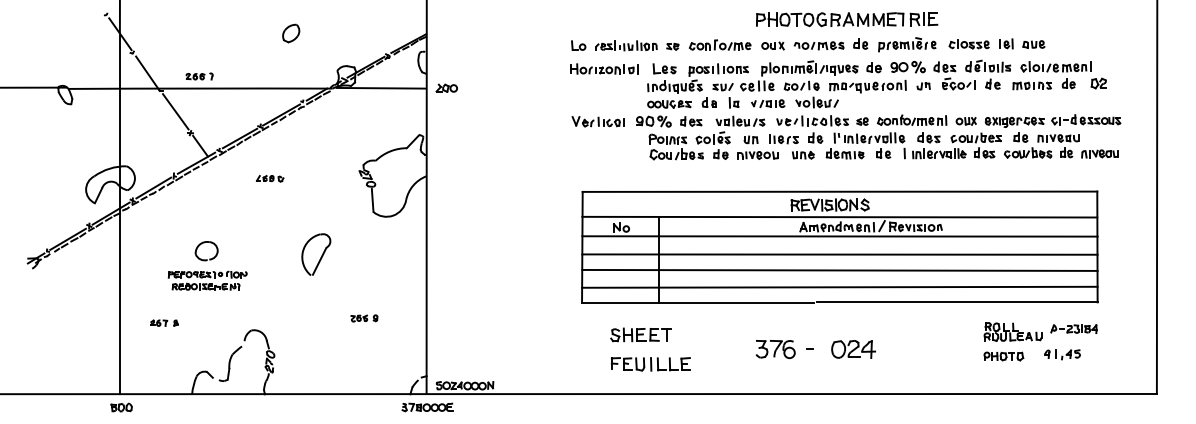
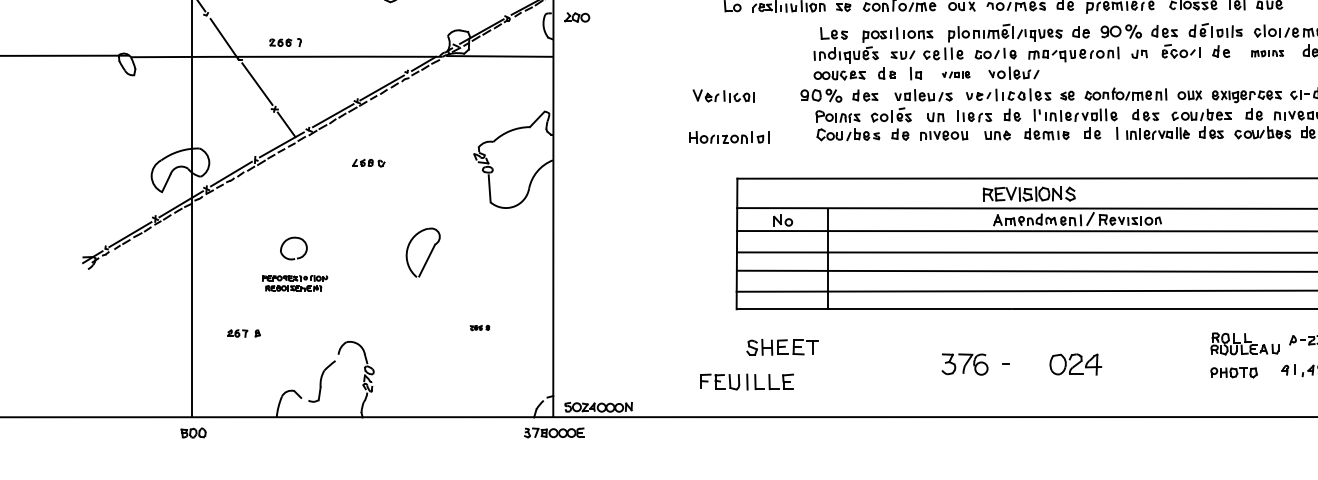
part: (604, 68) -> (728, 136), moved
part: (1031, 85) -> (1266, 53), size x0.7
part: (446, 87) -> (576, 16), moved
part: (768, 103) -> (956, 74), size x0.7
part: (597, 121) -> (723, 95), moved
part: (207, 280) -> (294, 283), size x0.7
part: (364, 318) -> (480, 327), size x0.6
part: (640, 334) -> (781, 346), moved
part: (853, 349) -> (1075, 364), moved
part: (650, 364) -> (746, 382), moved

